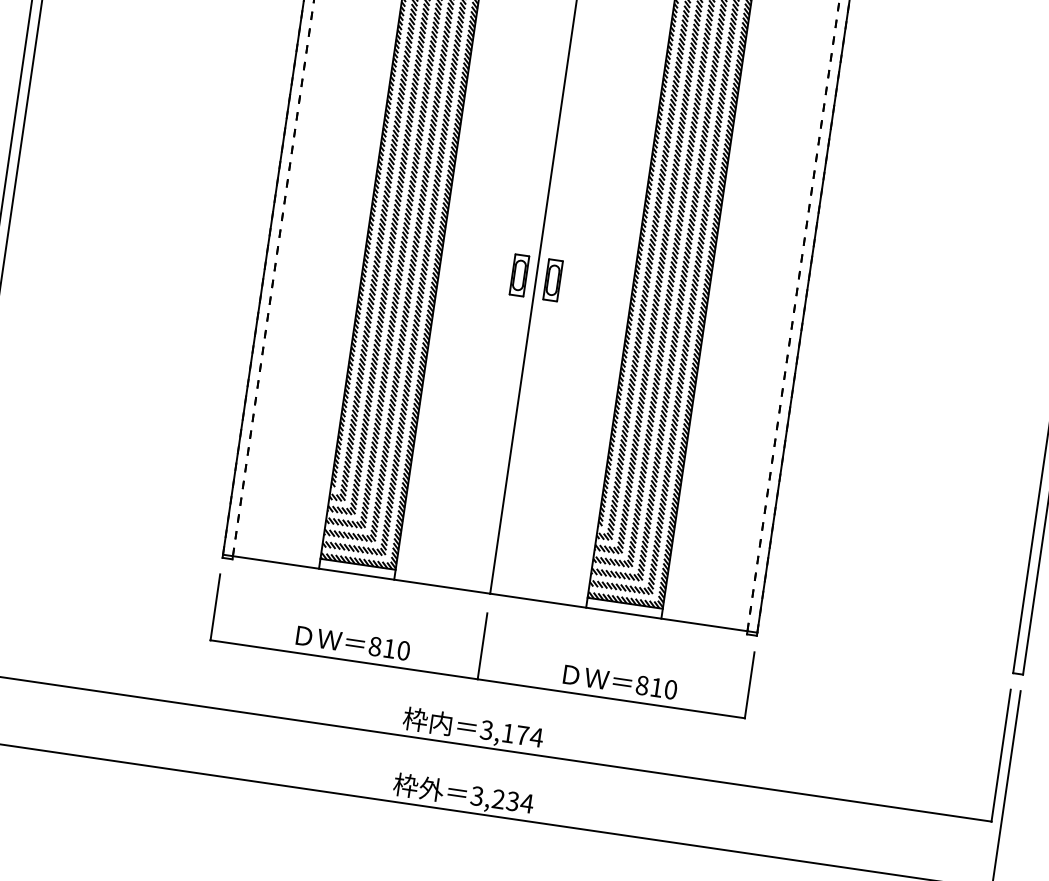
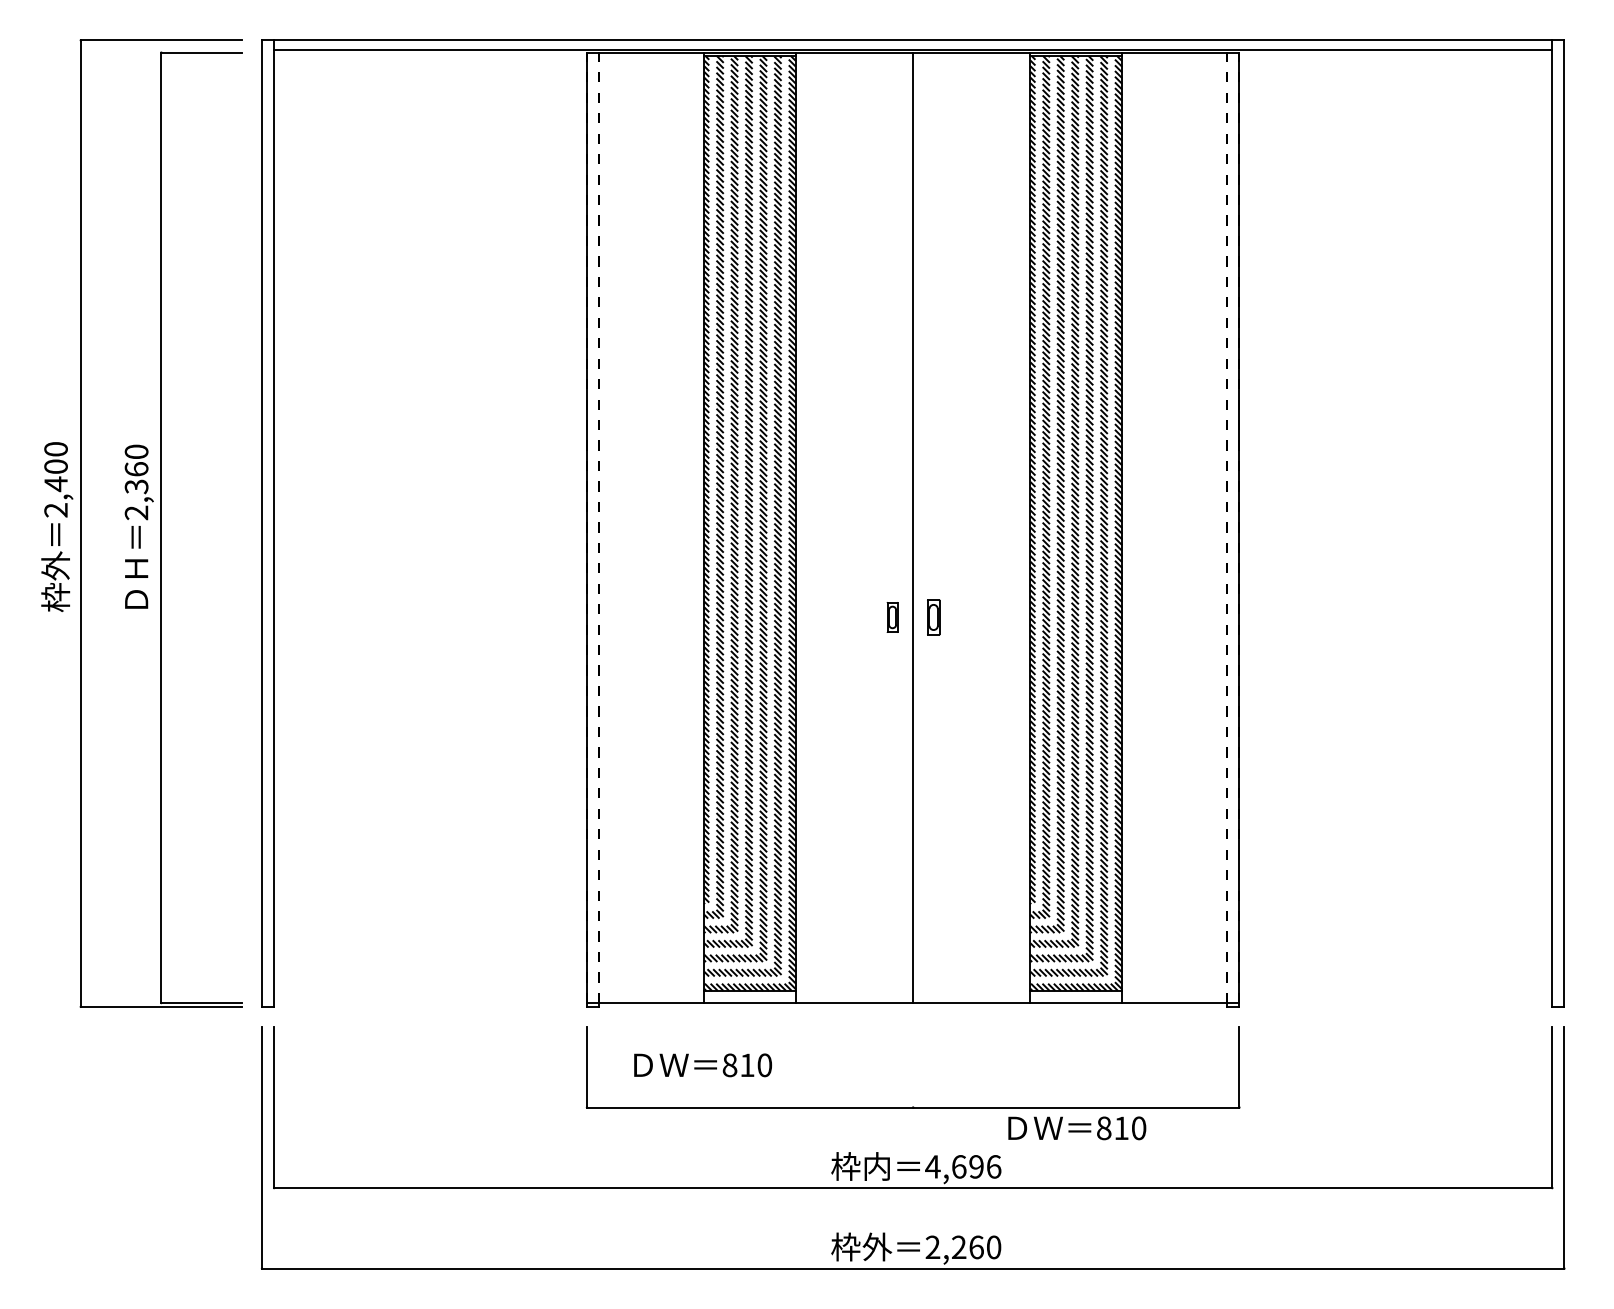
part: (519, 275) -> (892, 617), size x0.6
part: (552, 280) -> (933, 617), size x0.7
text: (352, 643) -> (702, 1065), moved
line: (482, 645) -> (913, 1066), removed
text: (620, 682) -> (1077, 1128), moved
text: (511, 733) -> (963, 1166), 3,174 -> 4,696
text: (502, 799) -> (963, 1247), 3,234 -> 2,260

